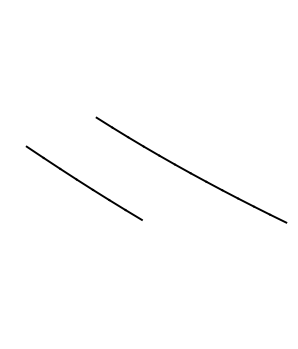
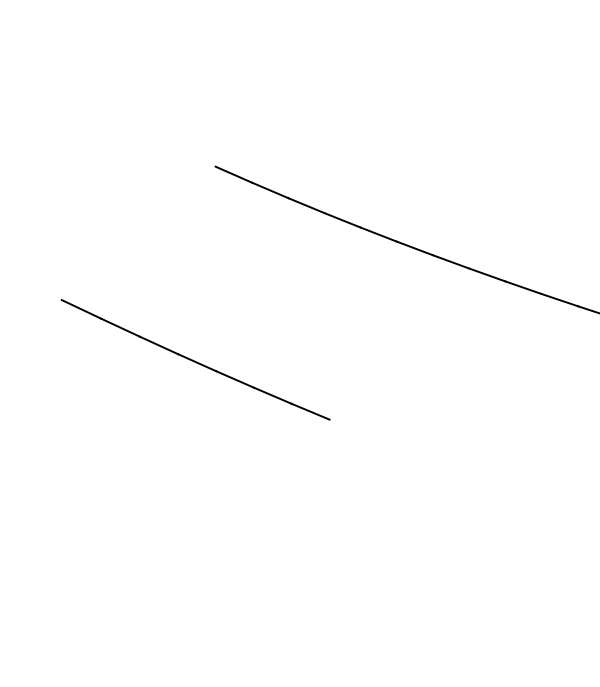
line: (83, 182) -> (193, 358), moved

